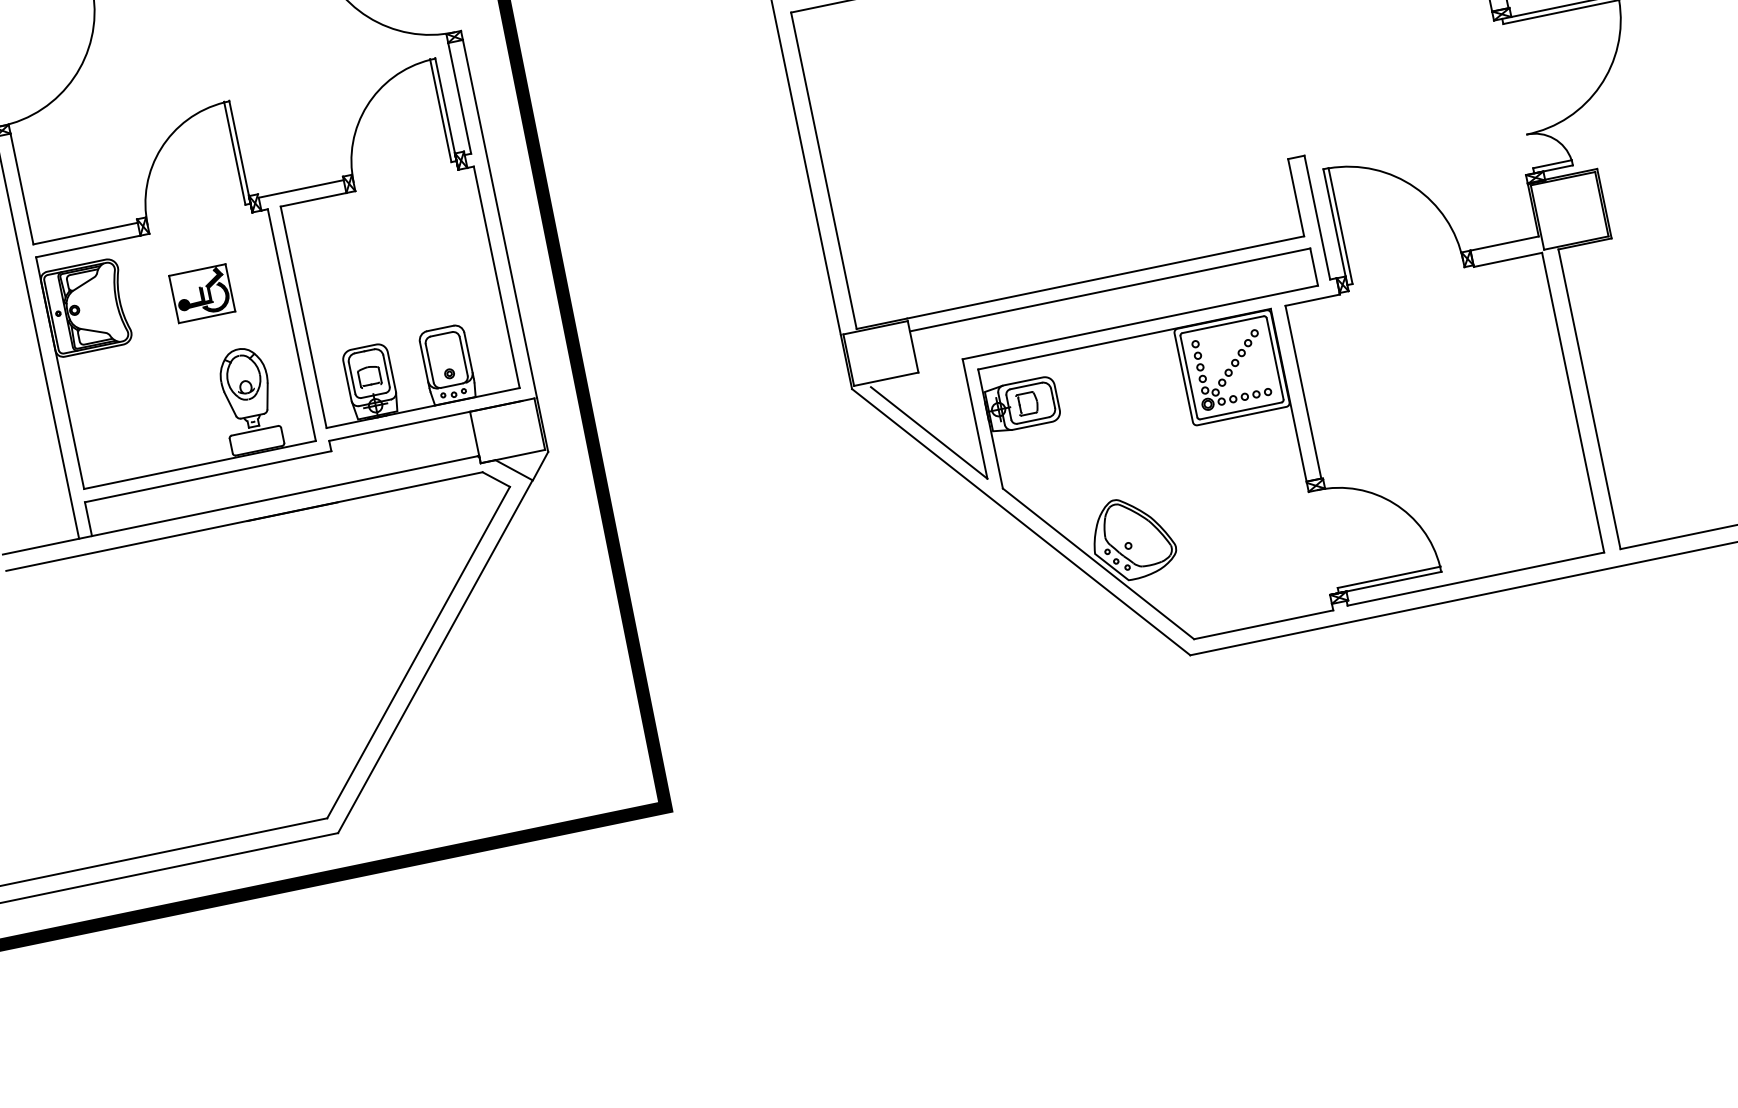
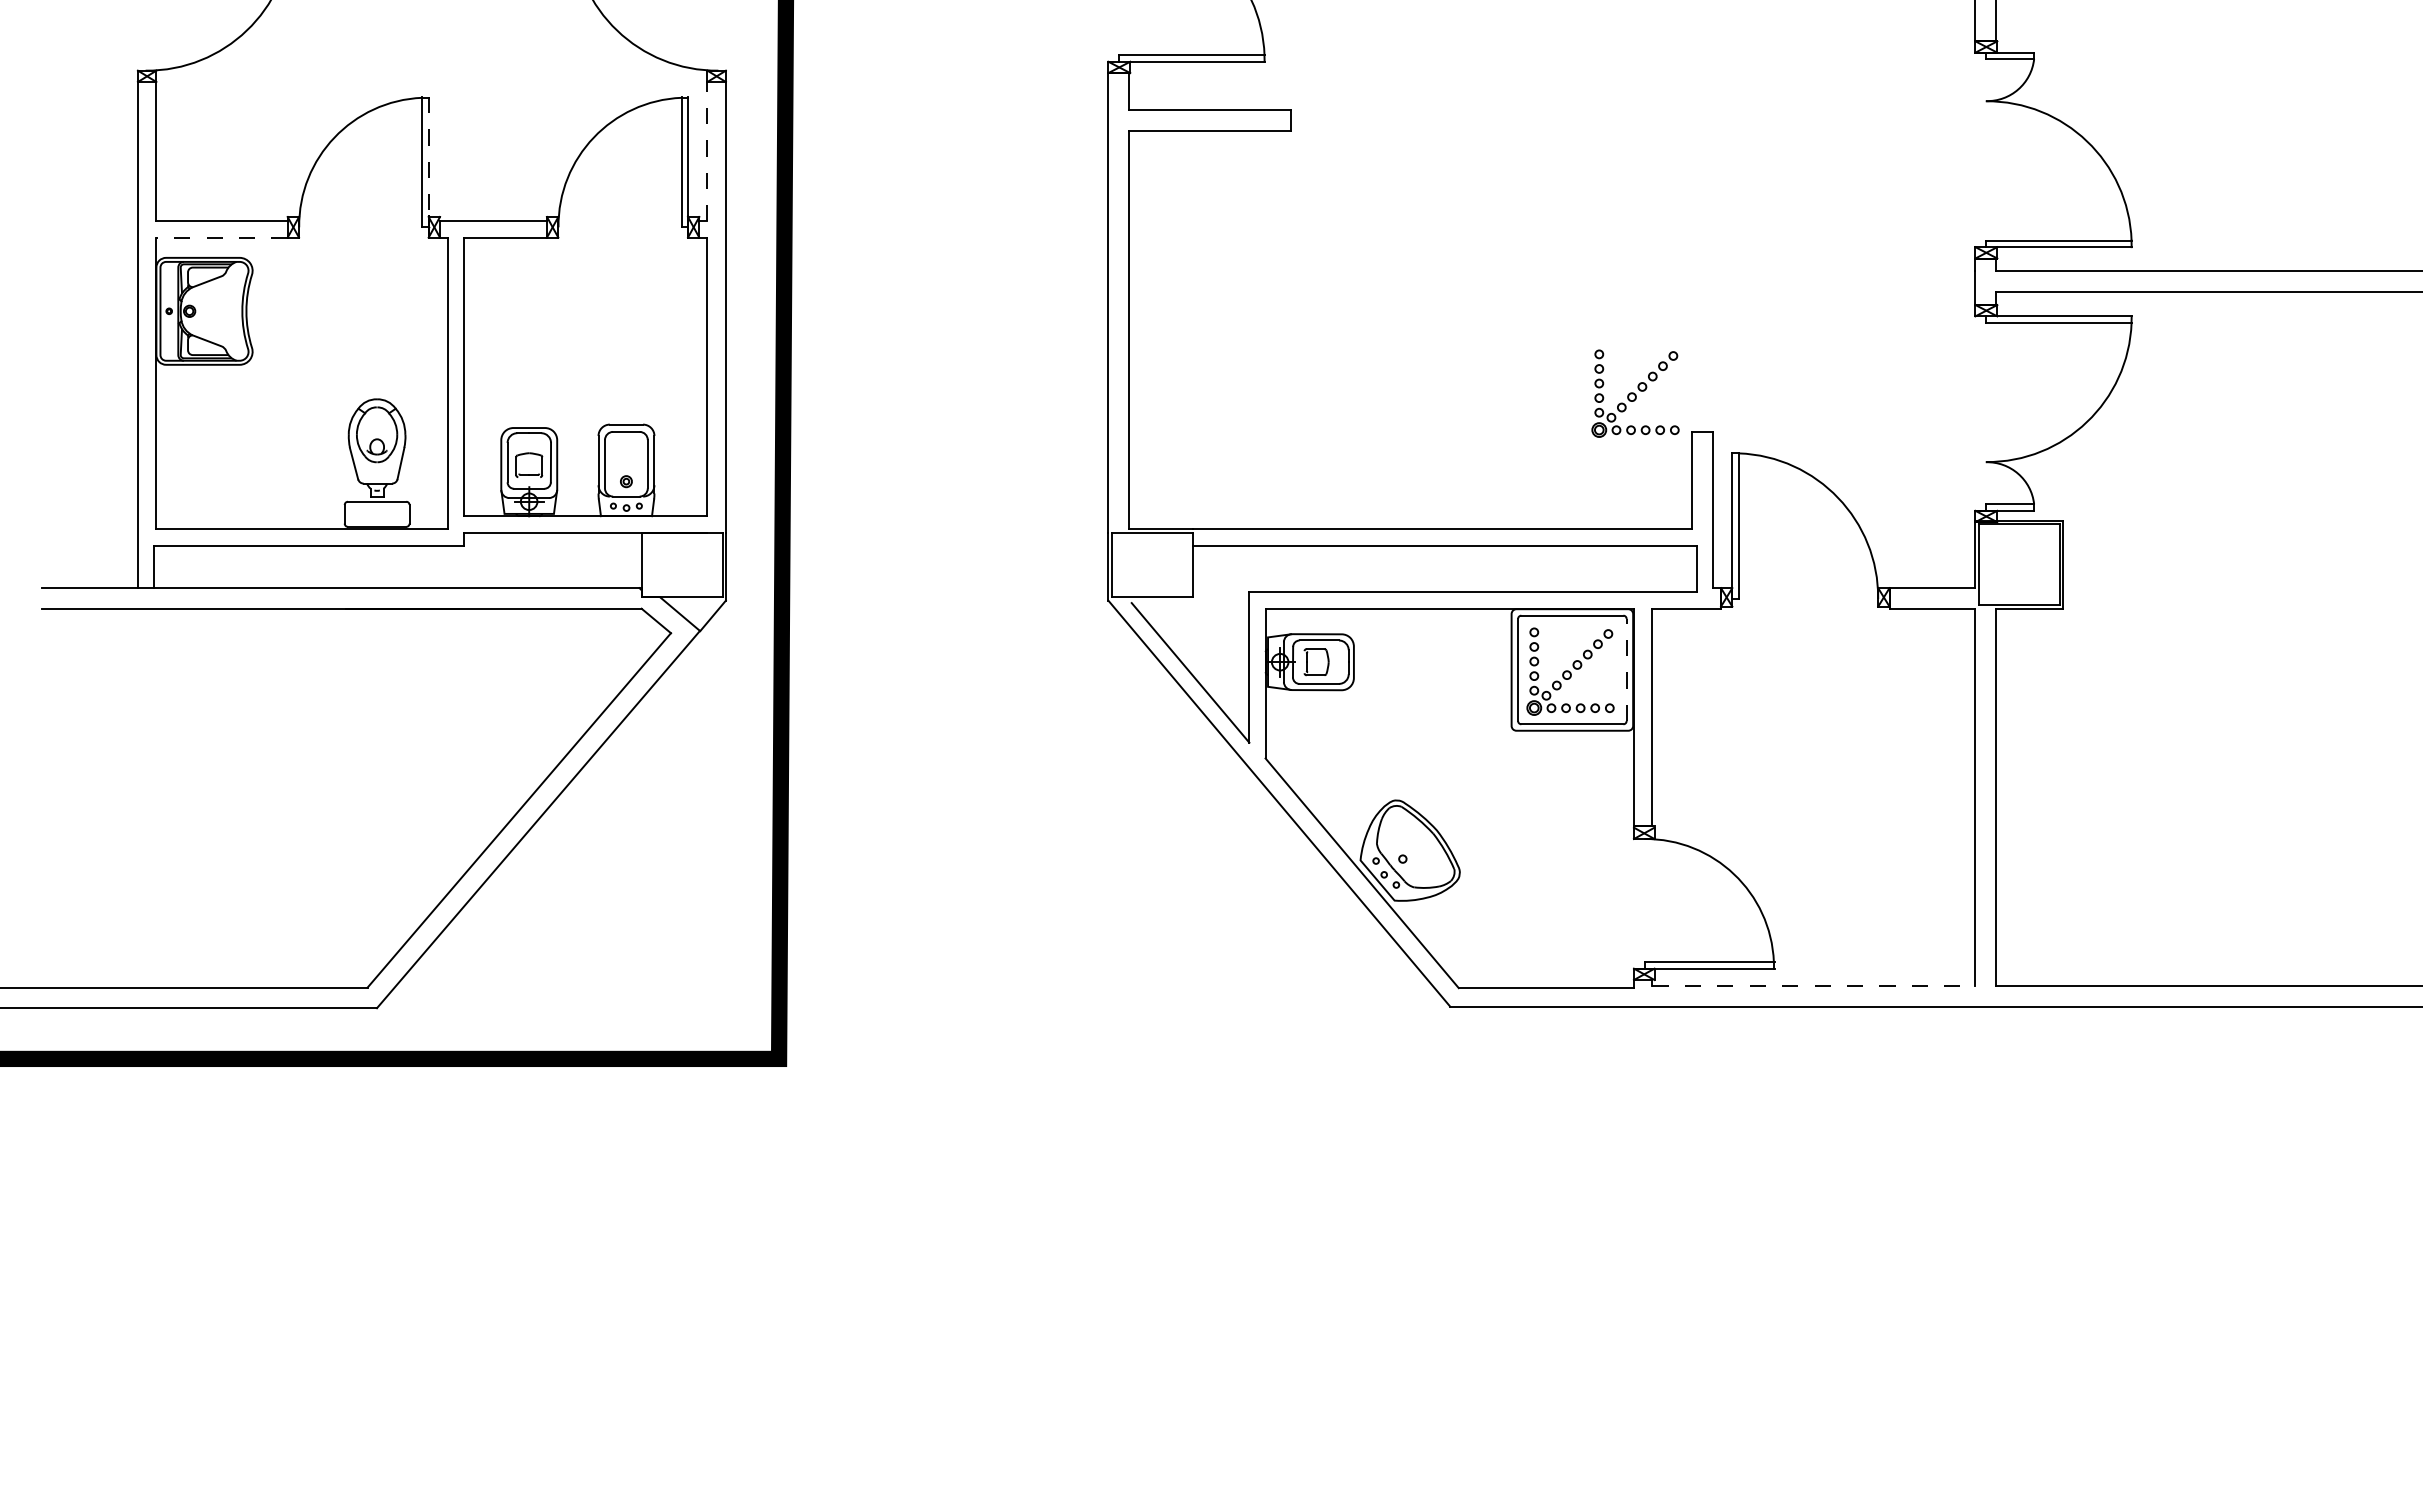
line: (459, 98) -> (707, 151), solid -> dashed
part: (1236, 137) -> (1635, 393), added
line: (239, 152) -> (428, 161), solid -> dashed
line: (88, 246) -> (222, 237), solid -> dashed
part: (201, 293) -> (347, 322), removed
line: (1274, 358) -> (1626, 669), solid -> dashed
line: (1476, 579) -> (1814, 986), solid -> dashed

